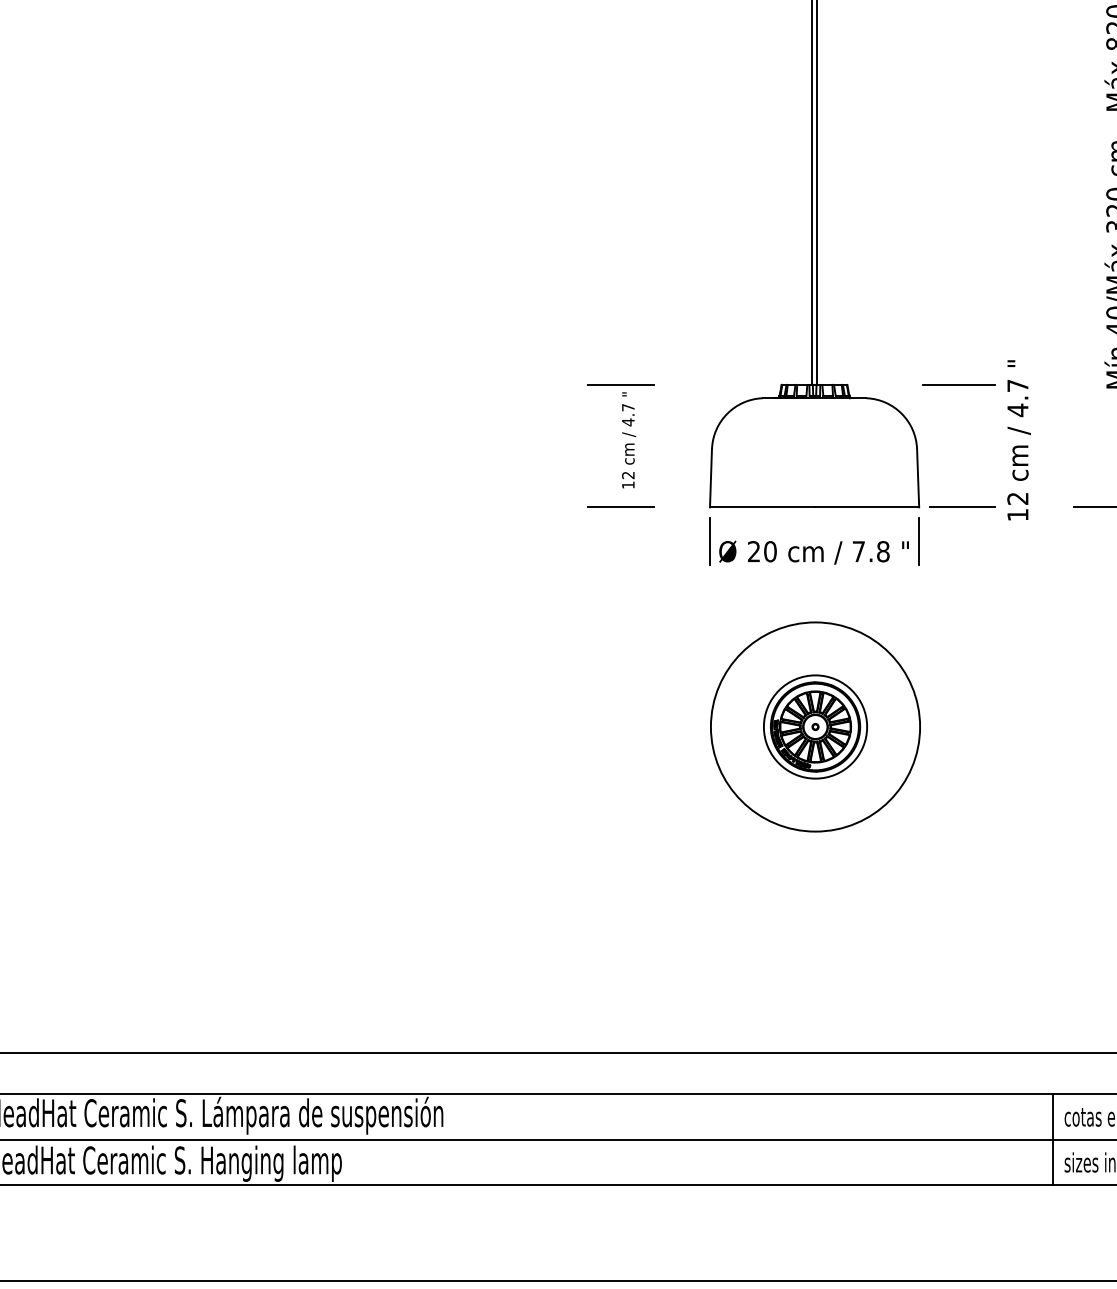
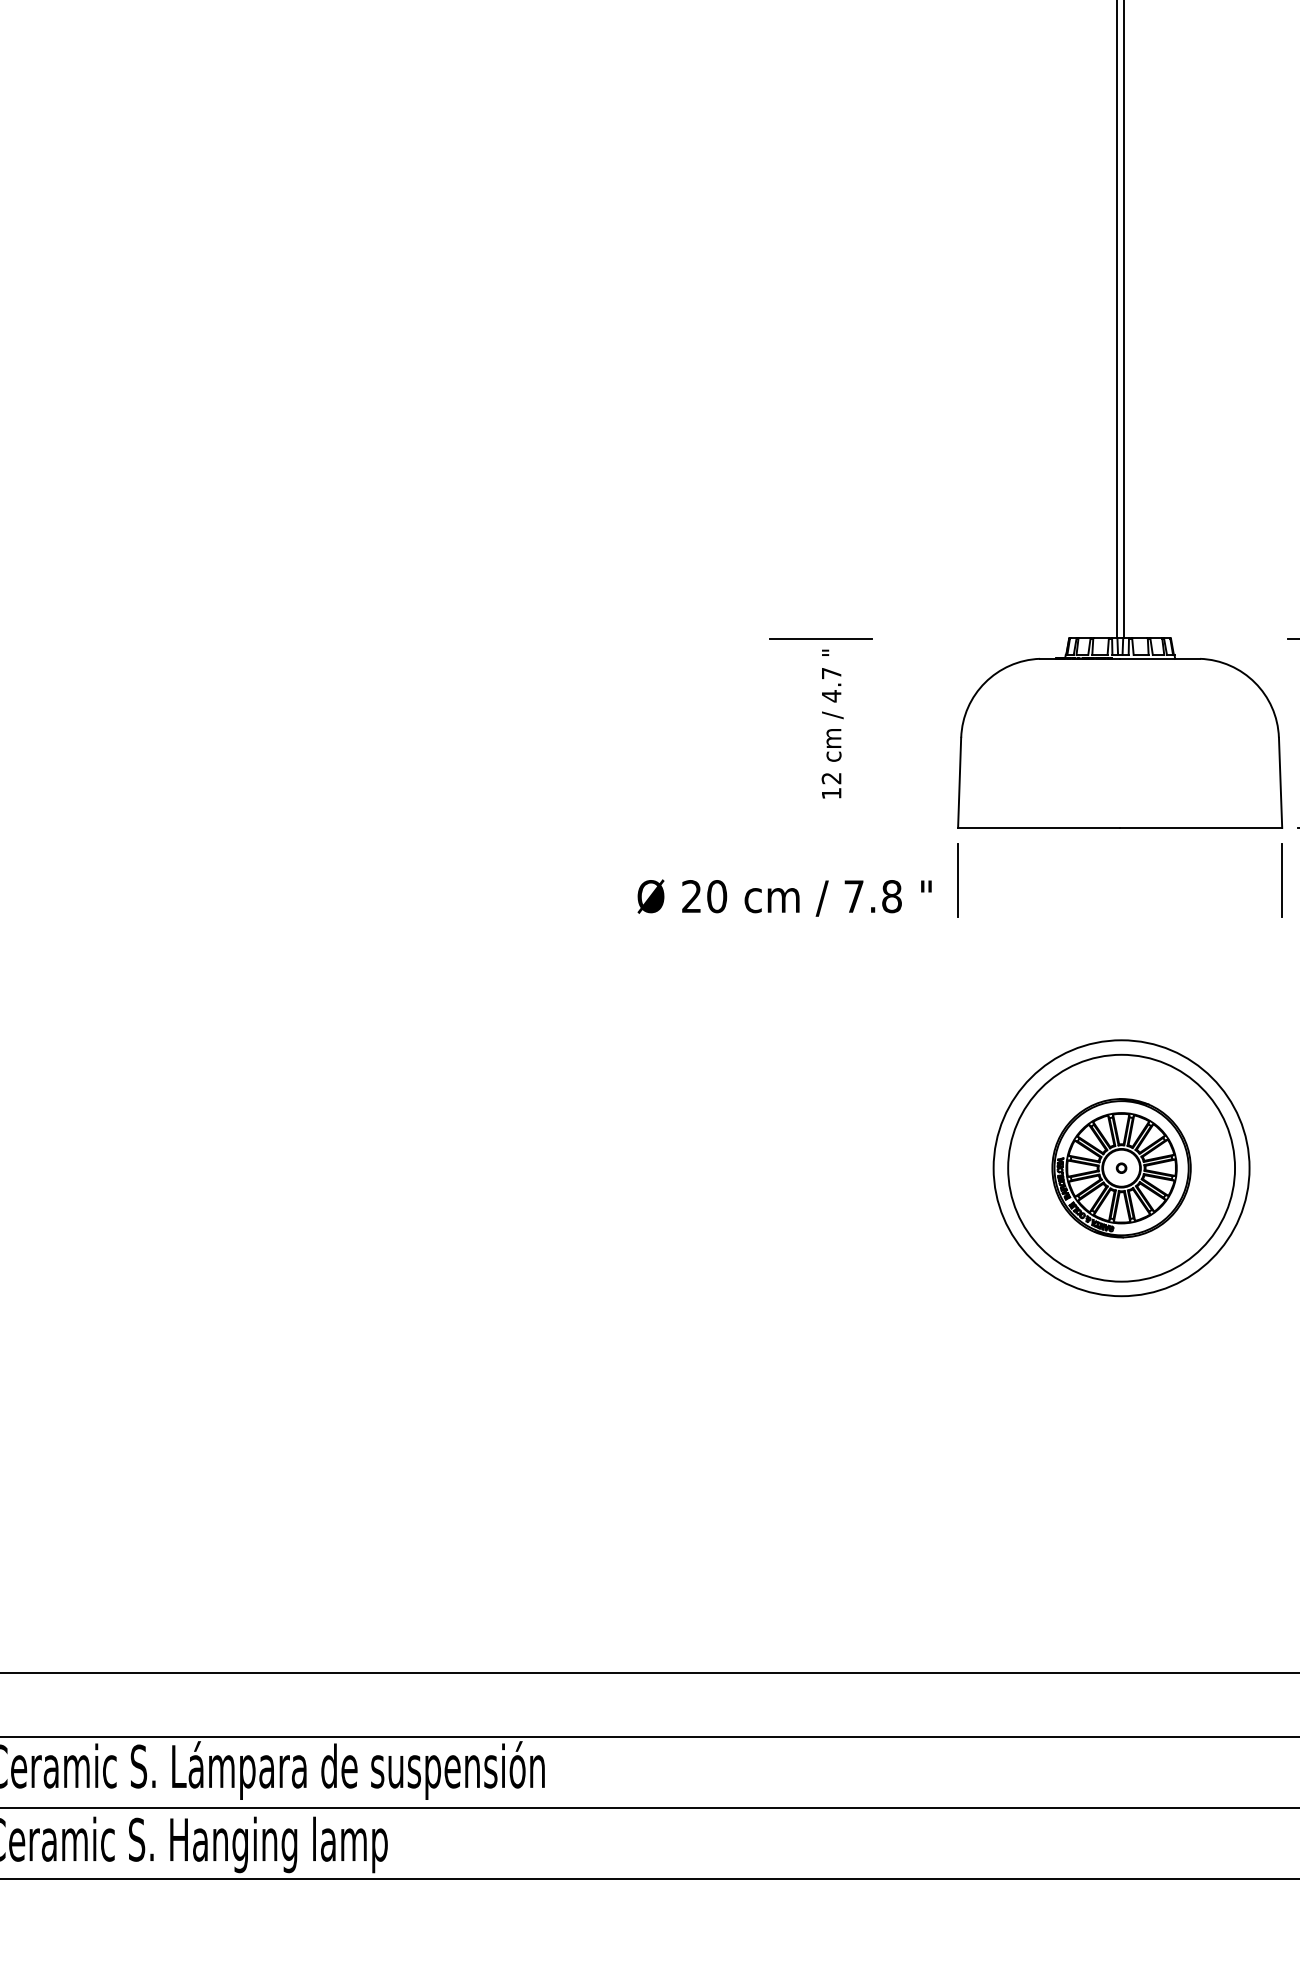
line: (621, 507) -> (820, 828), removed
text: (813, 552) -> (783, 897), moved
circle: (815, 726) -> (1121, 1167), size x0.7
circle: (815, 726) -> (1121, 1167), size x1.6

